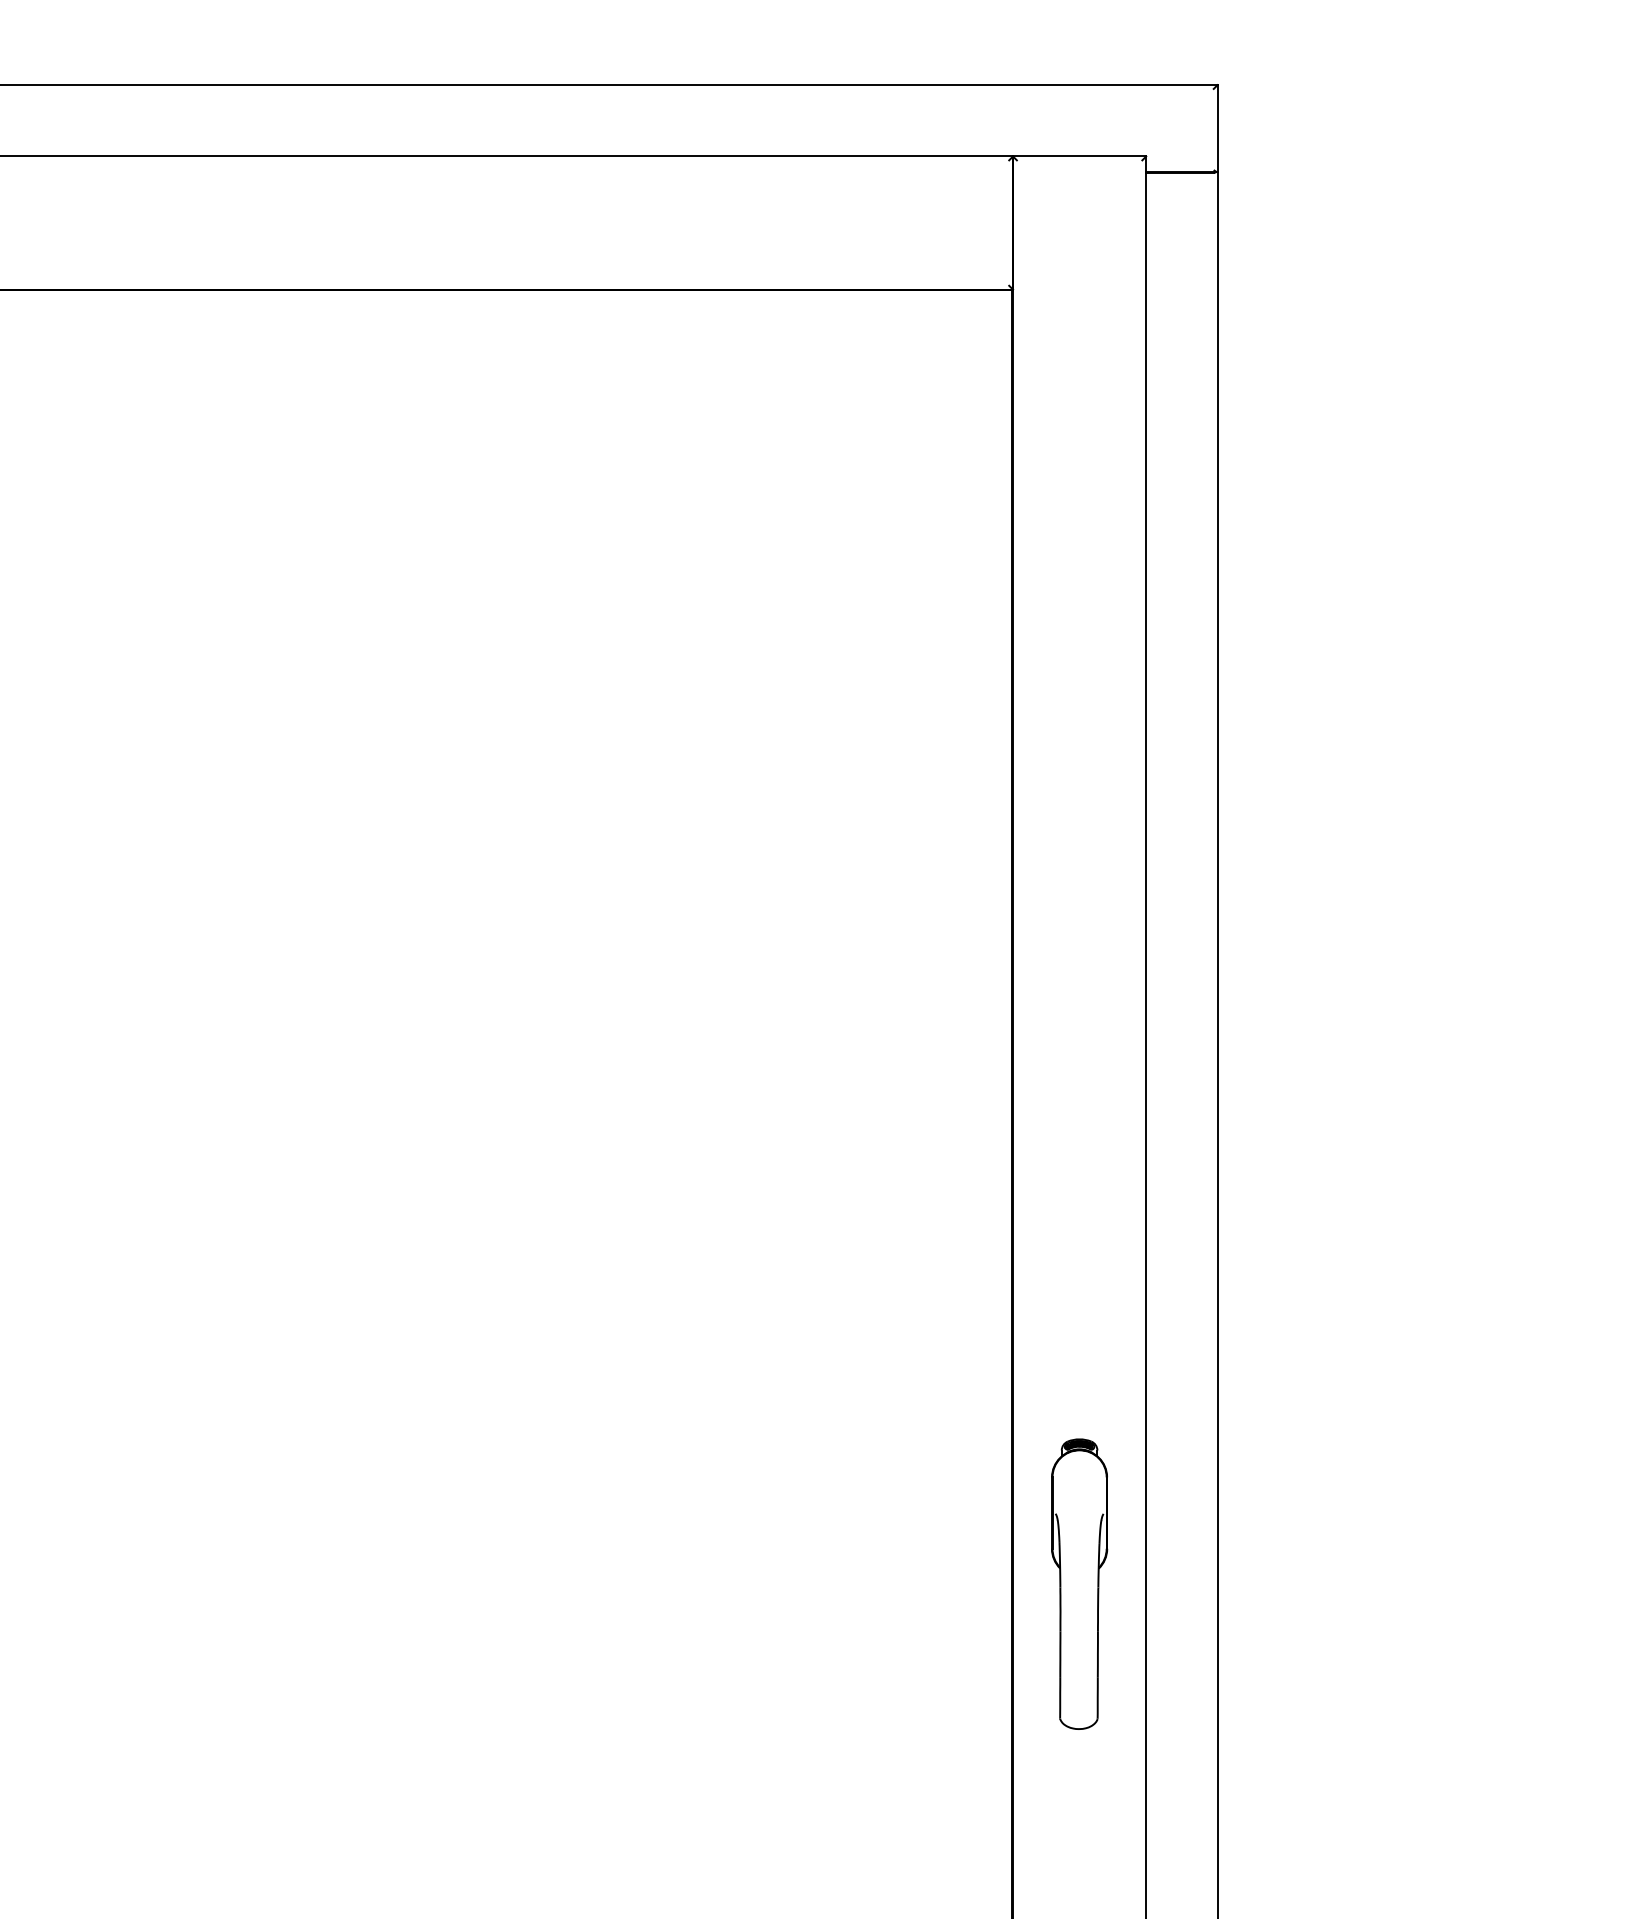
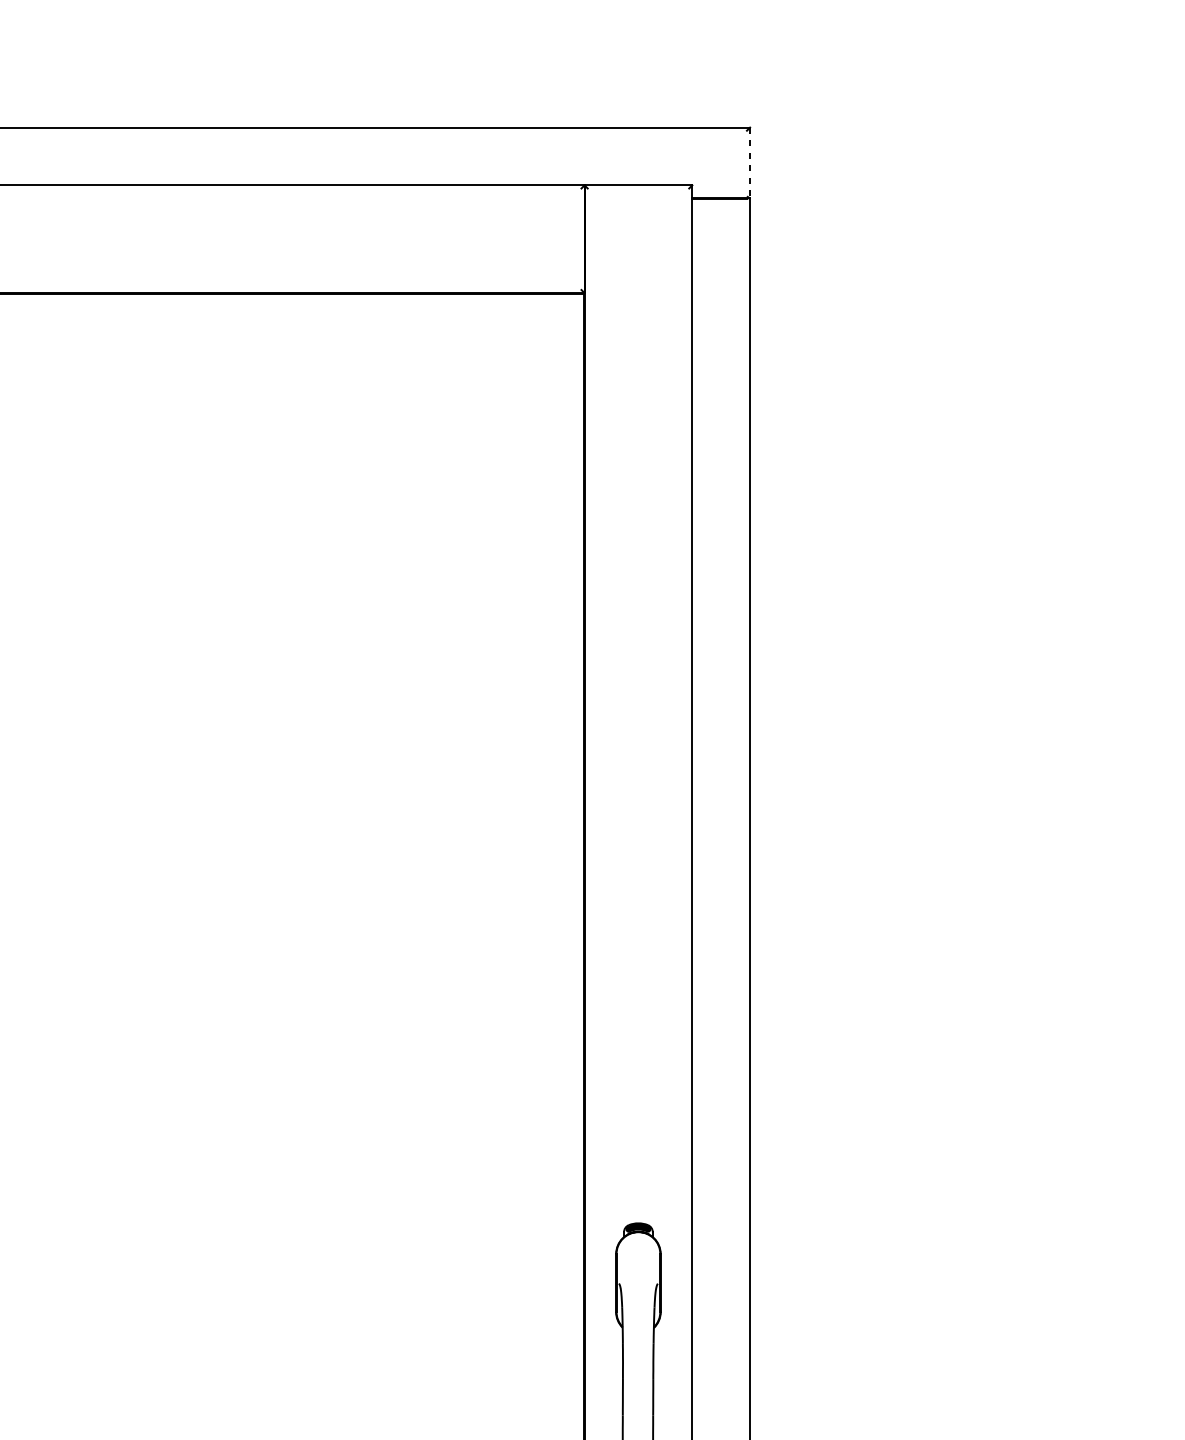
line: (1217, 129) -> (750, 163), solid -> dashed

